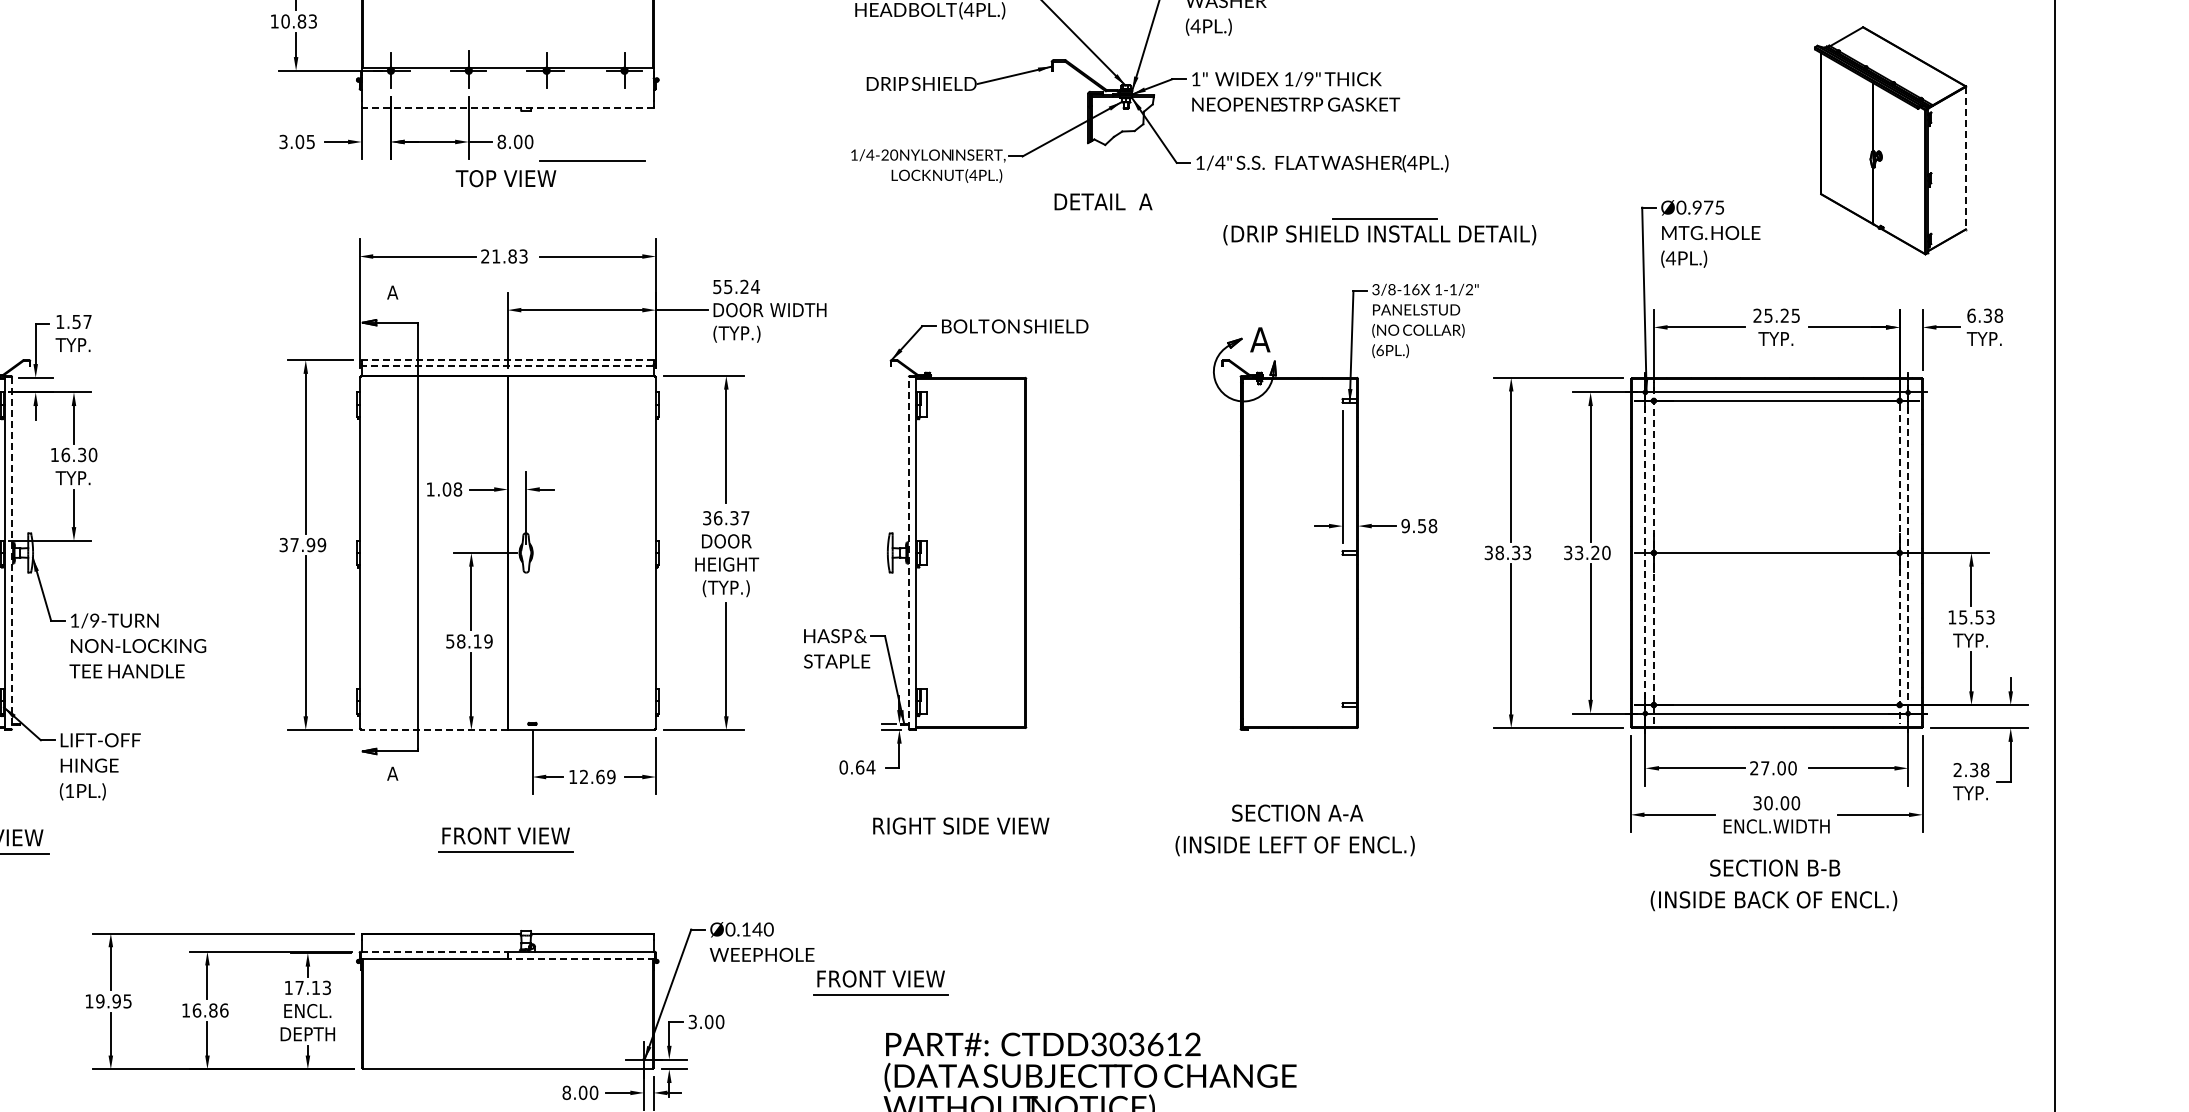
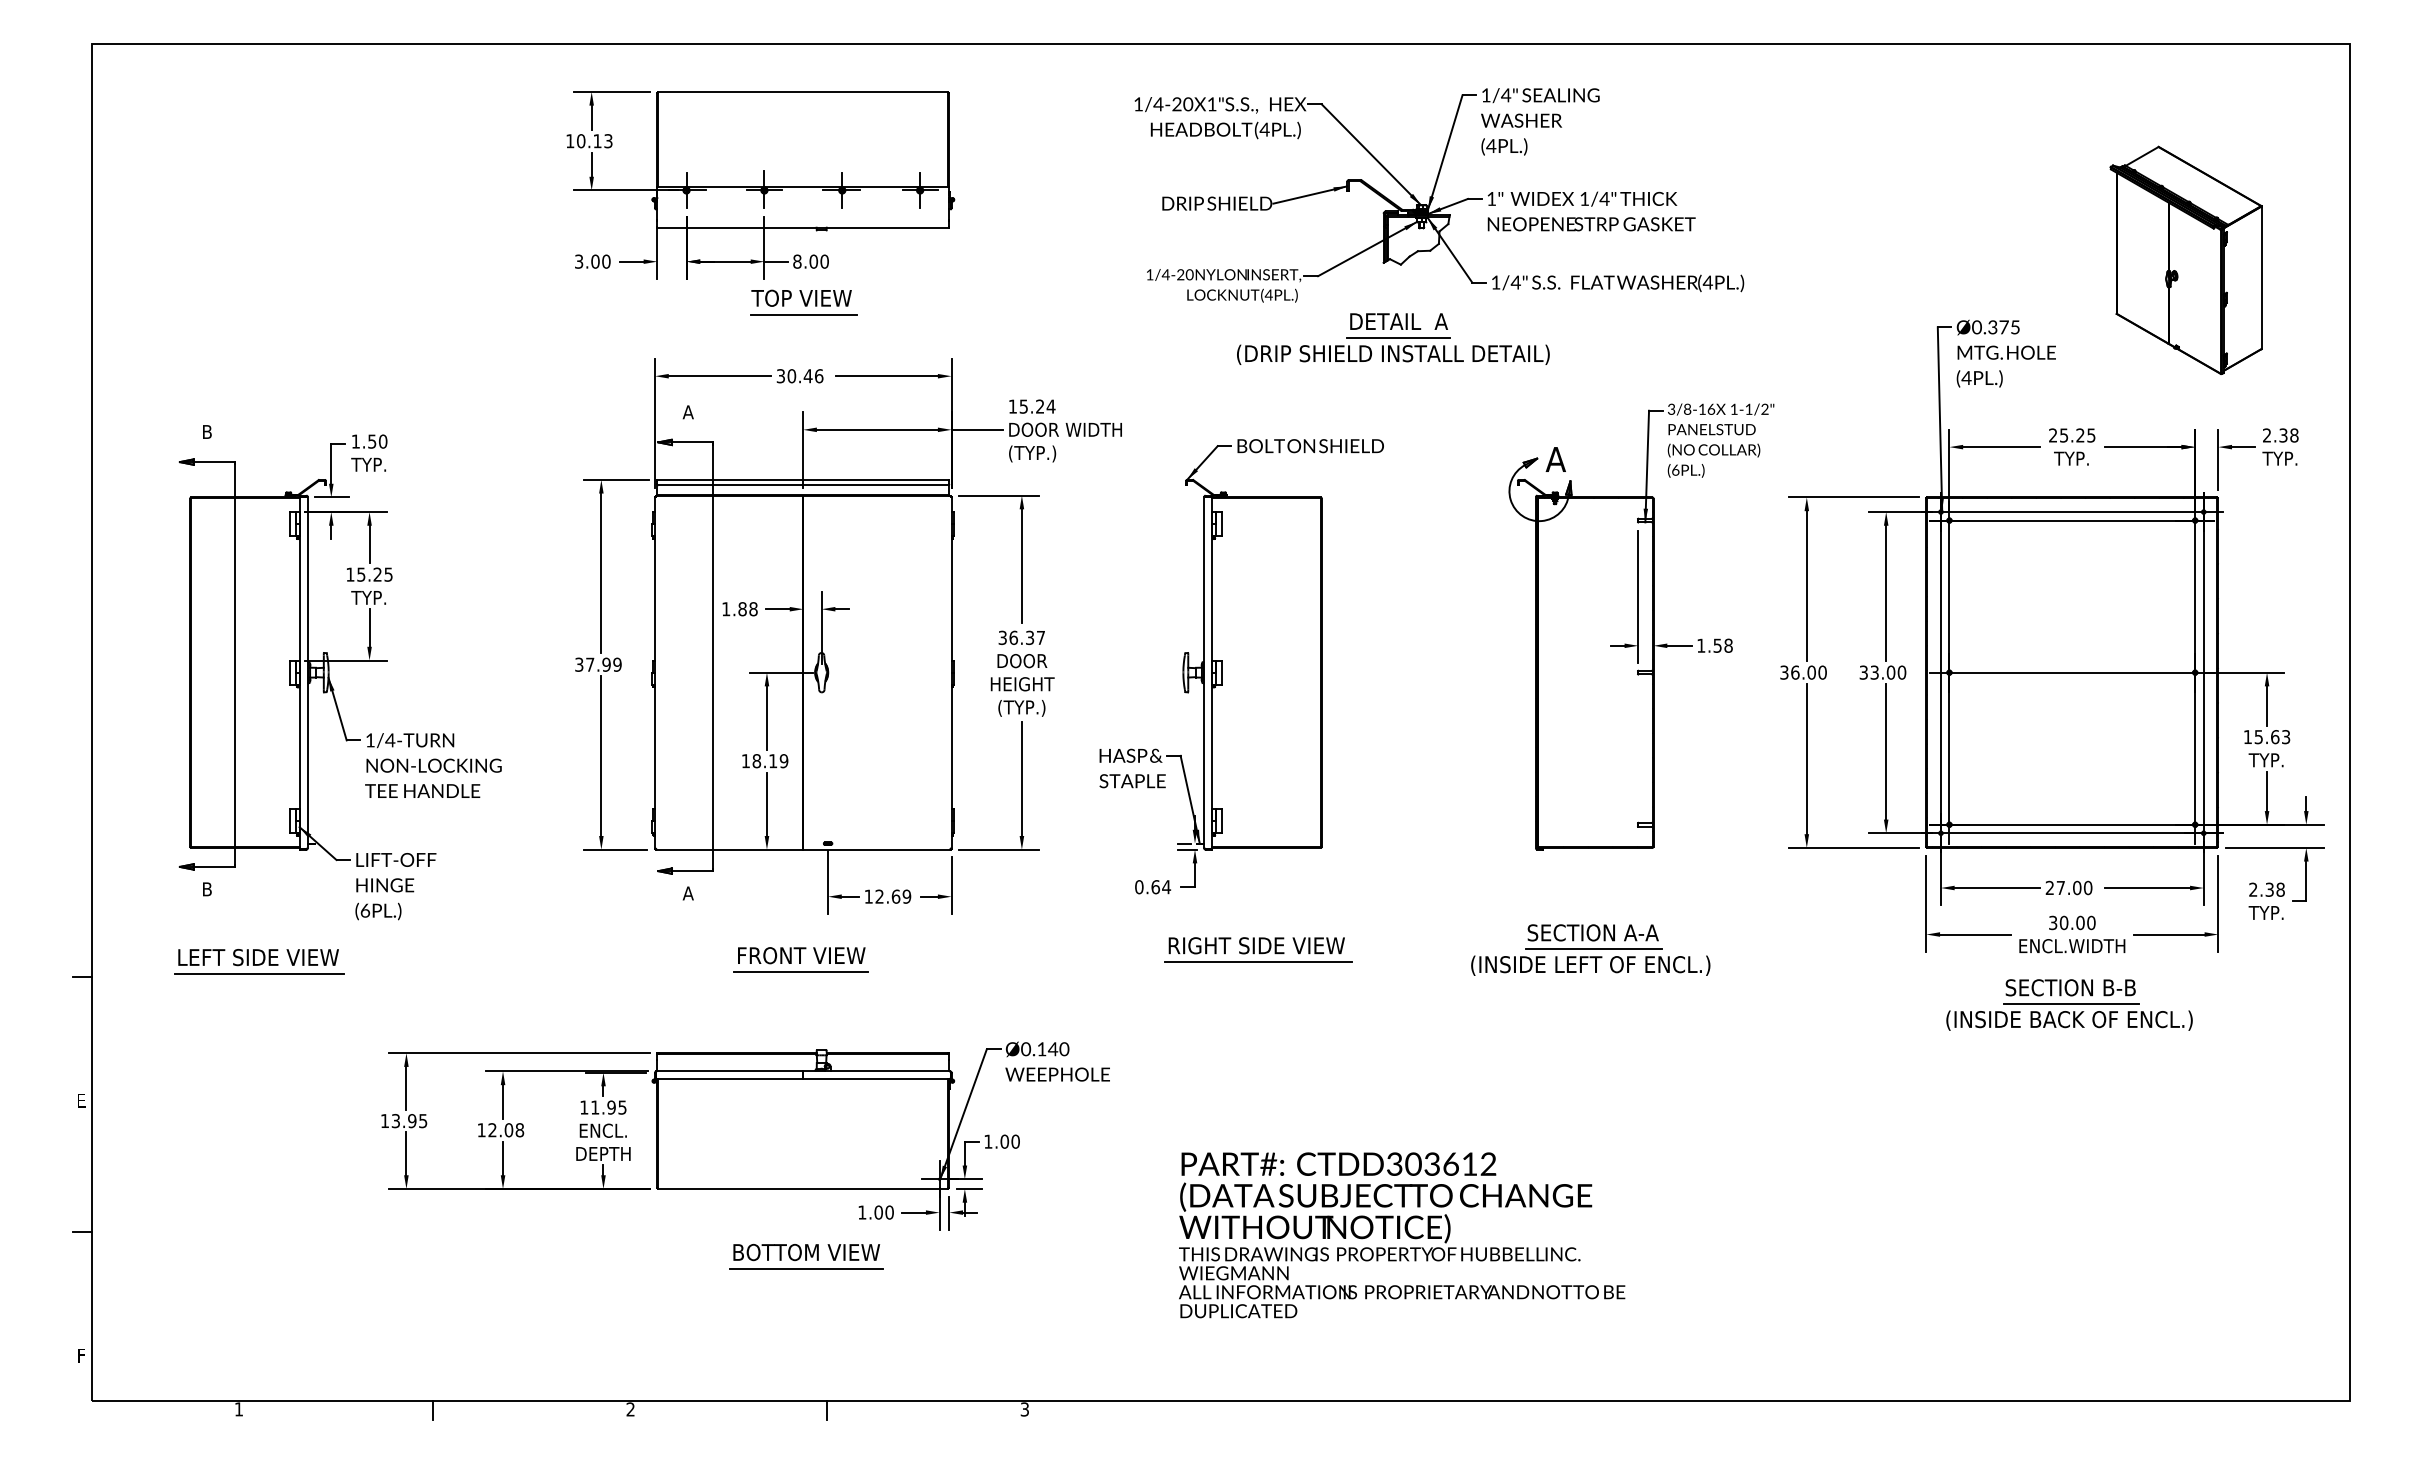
text: (301, 21) -> (597, 141), 10.83 -> 10.13
text: (1308, 78) -> (1604, 198), 1/9" -> 1/4"
line: (506, 107) -> (802, 227), dashed -> solid
text: (310, 141) -> (606, 261), 3.05 -> 3.00
line: (1965, 158) -> (2261, 278), dashed -> solid
line: (591, 160) -> (803, 314), moved
text: (1696, 207) -> (1992, 327), Ø0.975 -> Ø0.375
part: (1379, 230) -> (1393, 350), moved
text: (503, 256) -> (799, 376), 21.83 -> 30.46
text: (716, 286) -> (1012, 406), 55.24 -> 15.24
text: (1971, 315) -> (2267, 435), 6.38 -> 2.38
text: (87, 321) -> (383, 441), 1.57 -> 1.50
line: (506, 359) -> (802, 479), dashed -> solid
line: (507, 365) -> (803, 485), dashed -> solid
text: (78, 454) -> (374, 574), 16.30 -> 15.25
text: (446, 488) -> (742, 608), 1.08 -> 1.88
text: (1405, 525) -> (1701, 645), 9.58 -> 1.58
line: (11, 552) -> (307, 672), dashed -> solid
line: (908, 552) -> (1204, 672), dashed -> solid
text: (1512, 552) -> (1808, 672), 38.33 -> 36.00
text: (1594, 552) -> (1890, 672), 33.20 -> 33.00
line: (1644, 552) -> (1940, 672), dashed -> solid
line: (1653, 552) -> (1949, 672), dashed -> solid
line: (1907, 552) -> (2203, 672), dashed -> solid
line: (1899, 553) -> (2195, 673), dashed -> solid
text: (1979, 617) -> (2275, 737), 15.53 -> 15.63
text: (94, 620) -> (390, 740), 1/9-TURN -> 1/4-TURN
text: (449, 641) -> (745, 761), 58.19 -> 18.19
line: (433, 729) -> (729, 849), dashed -> solid
text: (69, 790) -> (365, 910), (1PL.) -> (6PL.)
line: (1297, 829) -> (1593, 949), added
line: (962, 842) -> (1258, 962), added
line: (1774, 884) -> (2070, 1004), added
line: (434, 951) -> (730, 1071), dashed -> solid
line: (581, 958) -> (877, 1078), dashed -> solid
part: (879, 982) -> (1175, 1102), removed
text: (312, 987) -> (608, 1107), 17.13 -> 11.95
text: (99, 1000) -> (395, 1120), 19.95 -> 13.95
text: (210, 1010) -> (506, 1130), 16.86 -> 12.08
text: (692, 1021) -> (988, 1141), 3.00 -> 1.00
text: (566, 1092) -> (862, 1212), 8.00 -> 1.00

